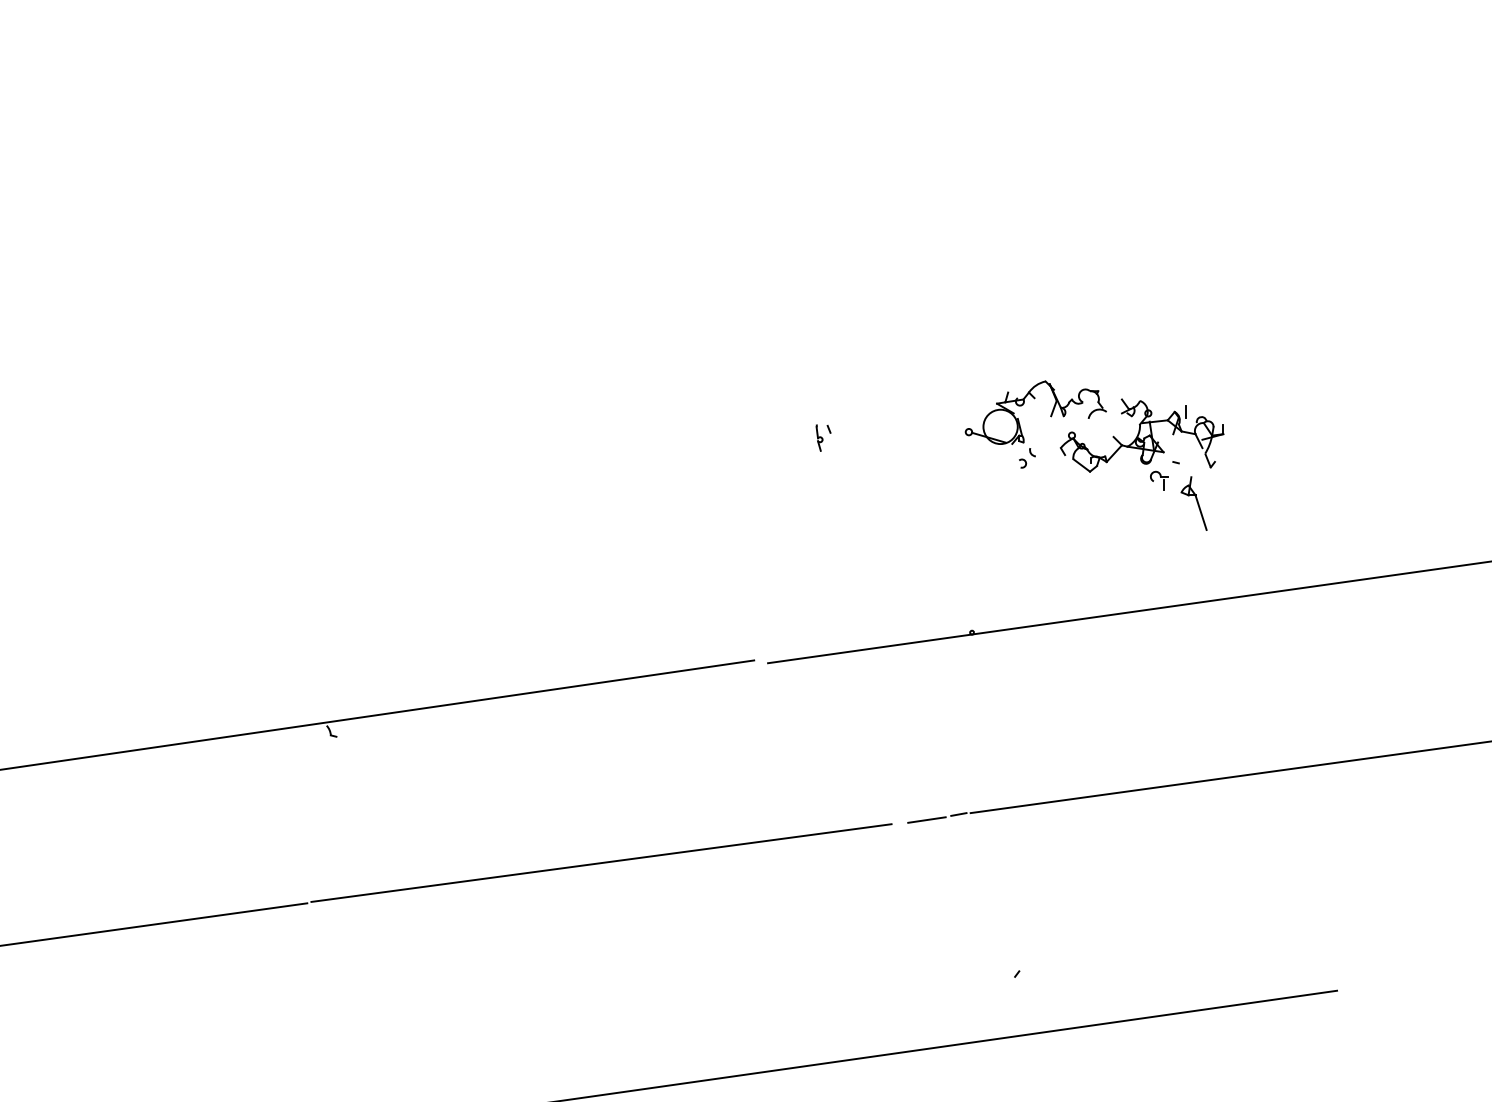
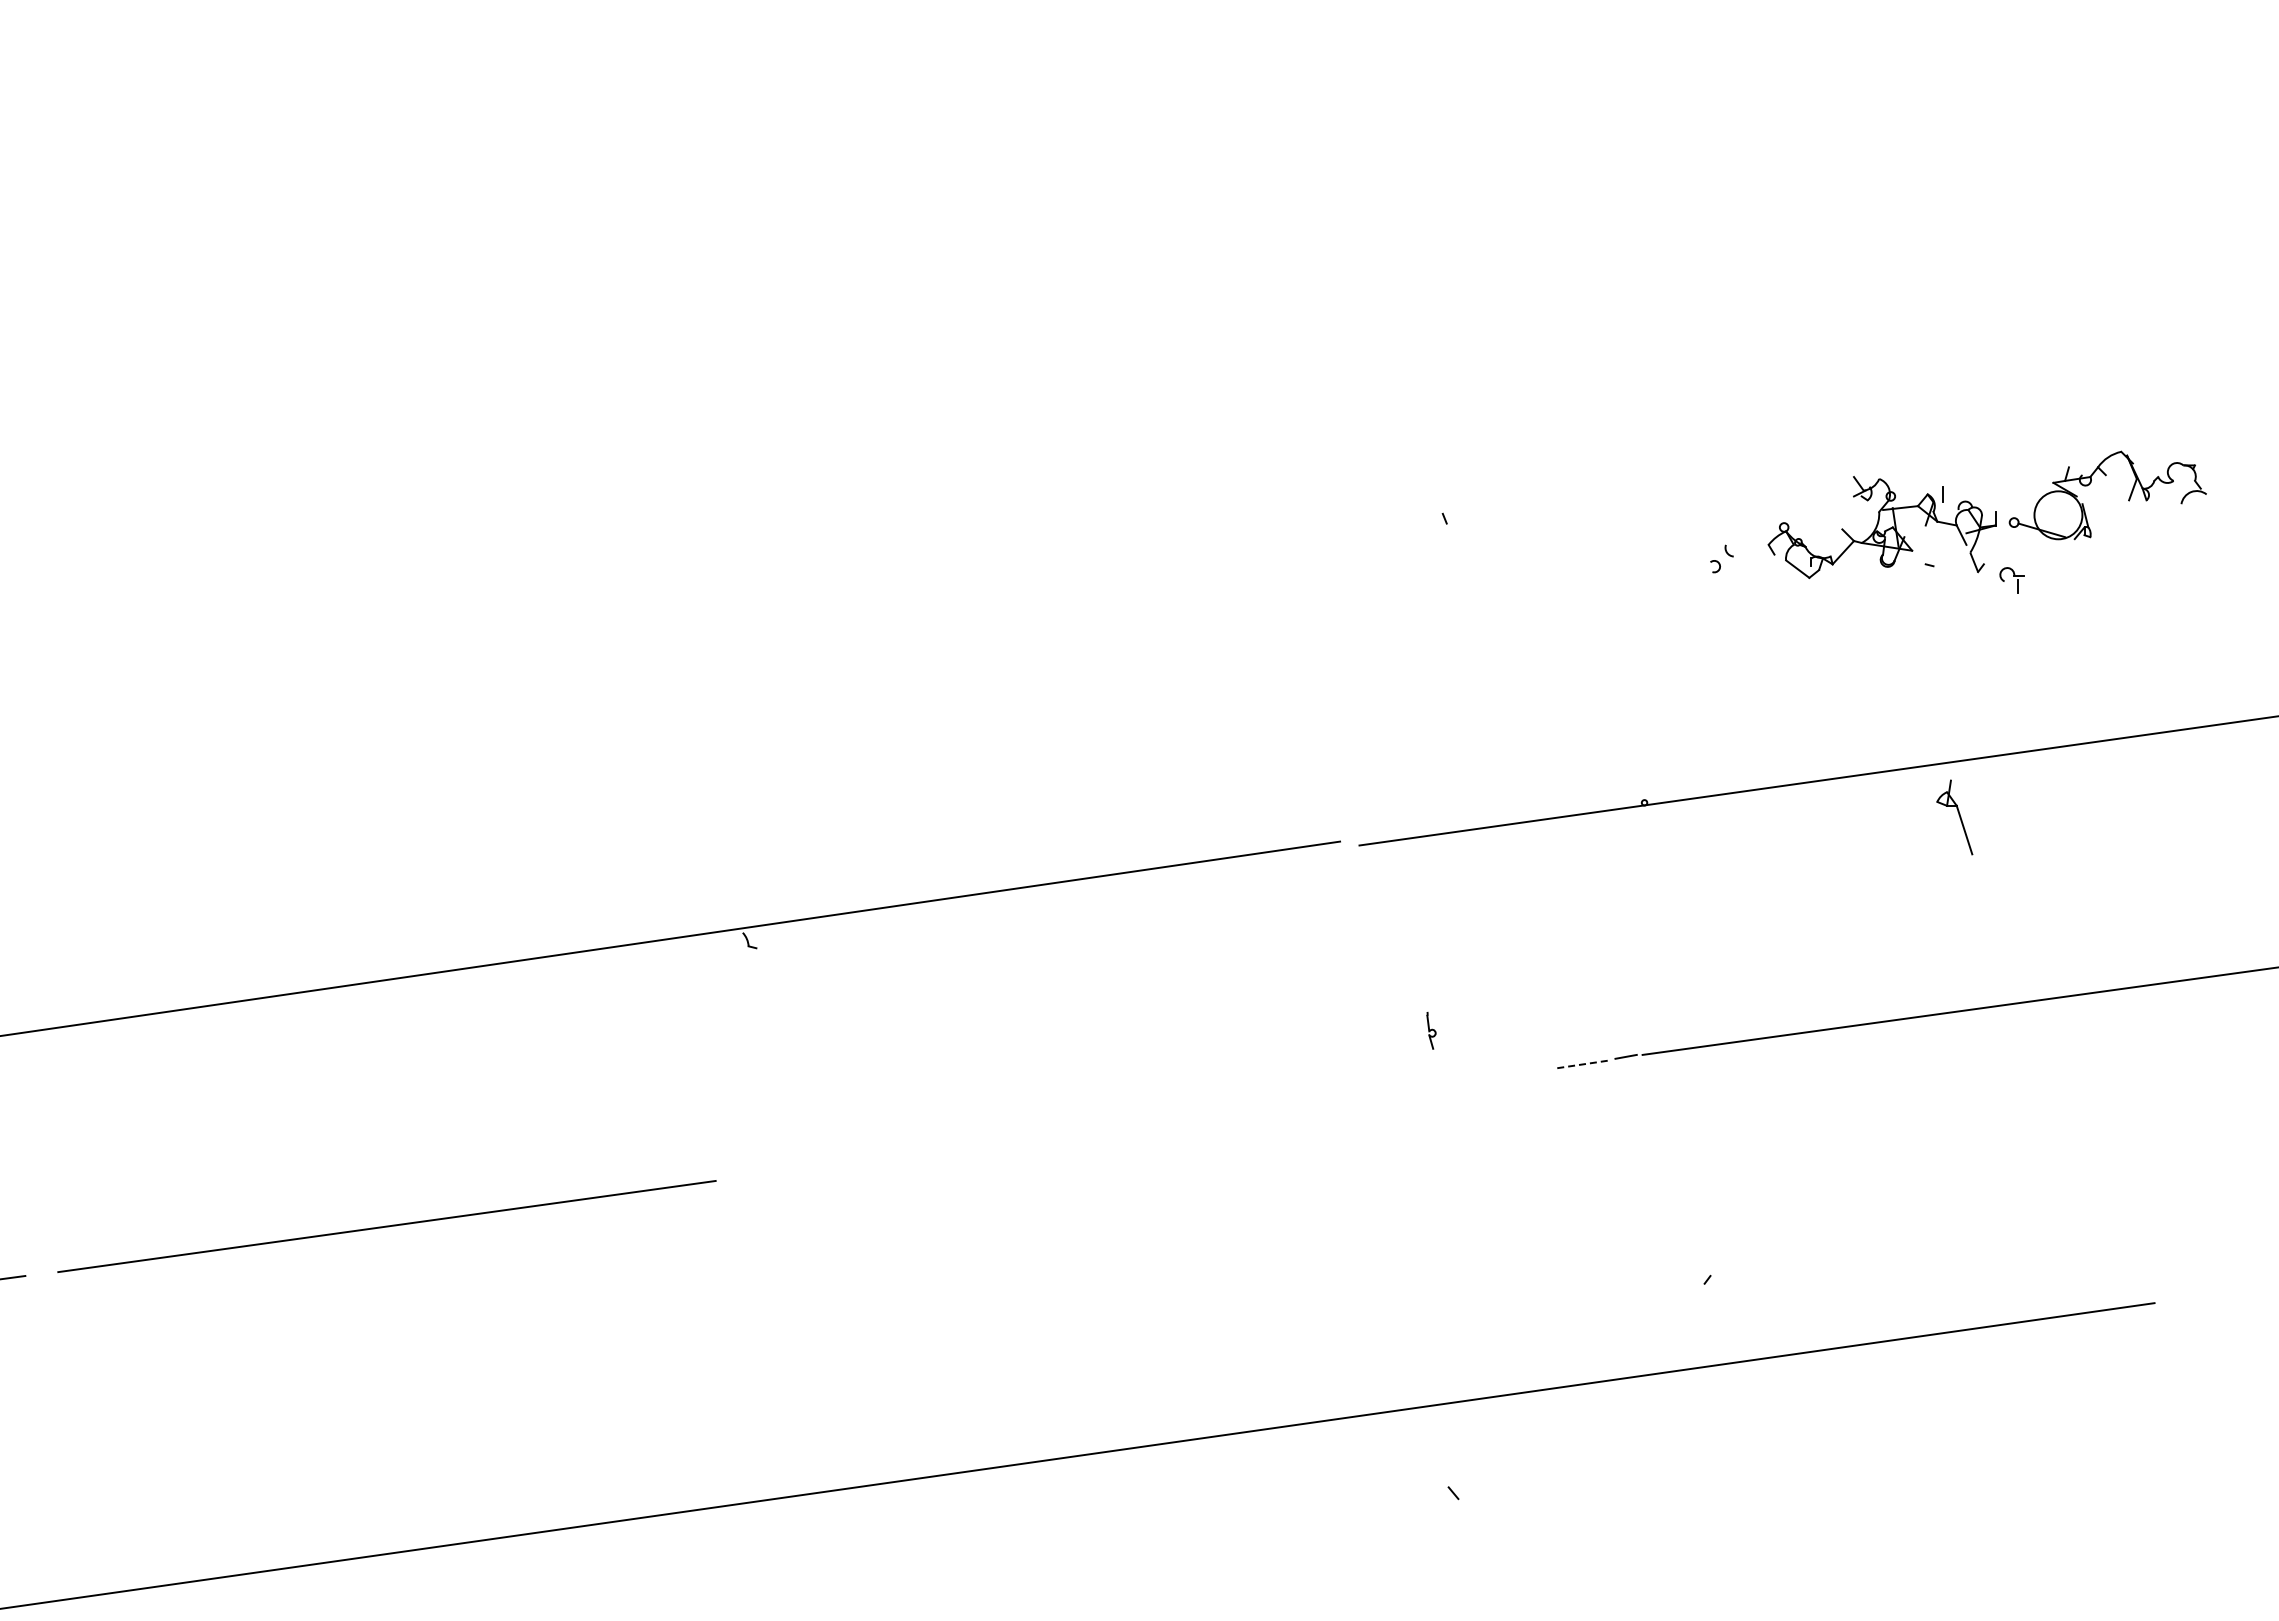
part: (1034, 399) -> (2105, 476), moved
part: (819, 437) -> (1431, 1030), moved
part: (1158, 480) -> (2011, 580), moved
part: (1193, 503) -> (1954, 817), moved
line: (926, 819) -> (1581, 1064), solid -> dashed
line: (601, 862) -> (1126, 1124), removed

